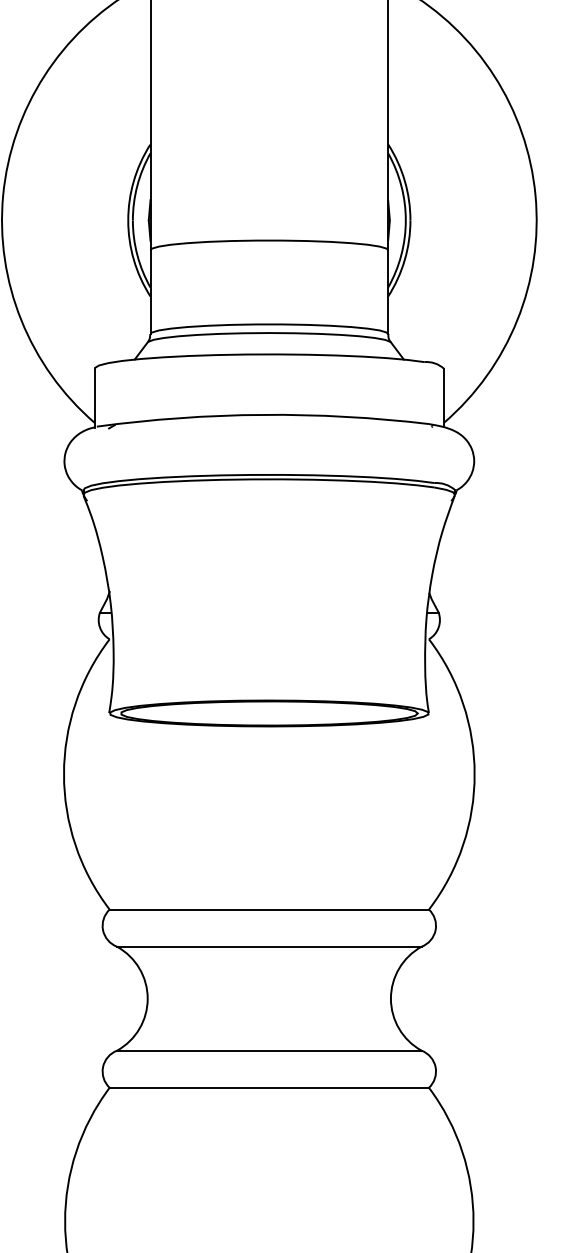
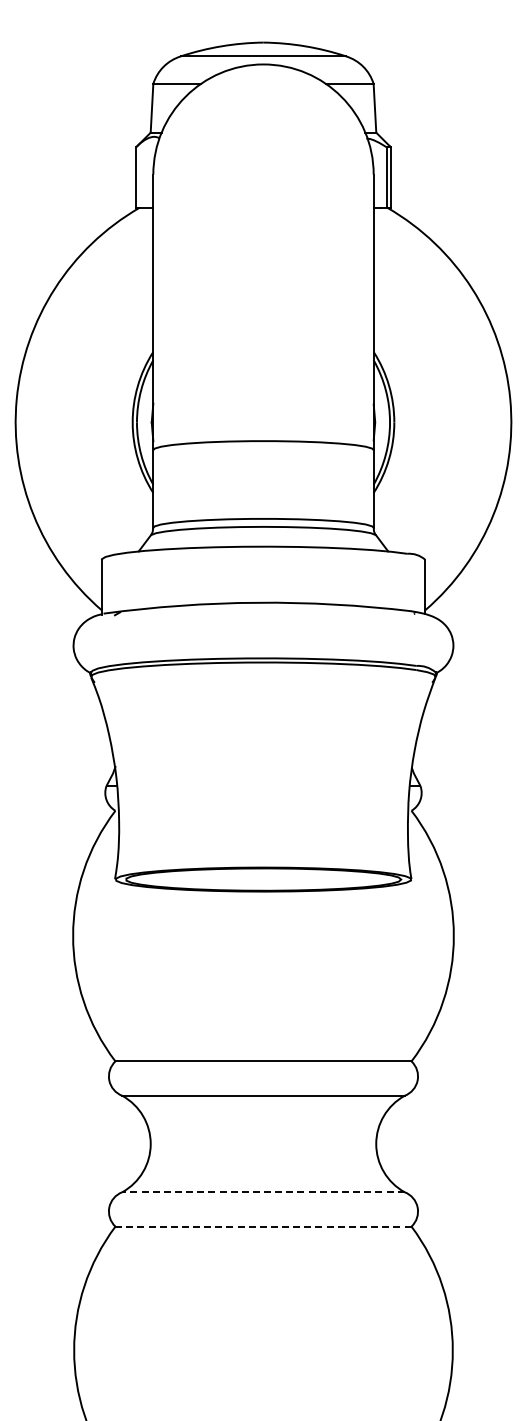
line: (268, 1050) -> (262, 1192), solid -> dashed
line: (268, 1087) -> (262, 1226), solid -> dashed

